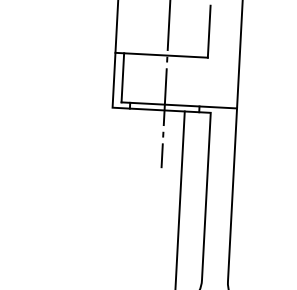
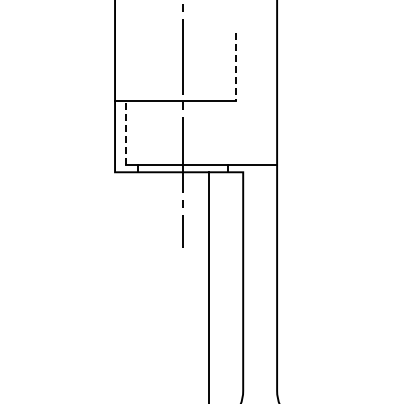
line: (209, 31) -> (235, 66), solid -> dashed
line: (122, 77) -> (126, 132), solid -> dashed

